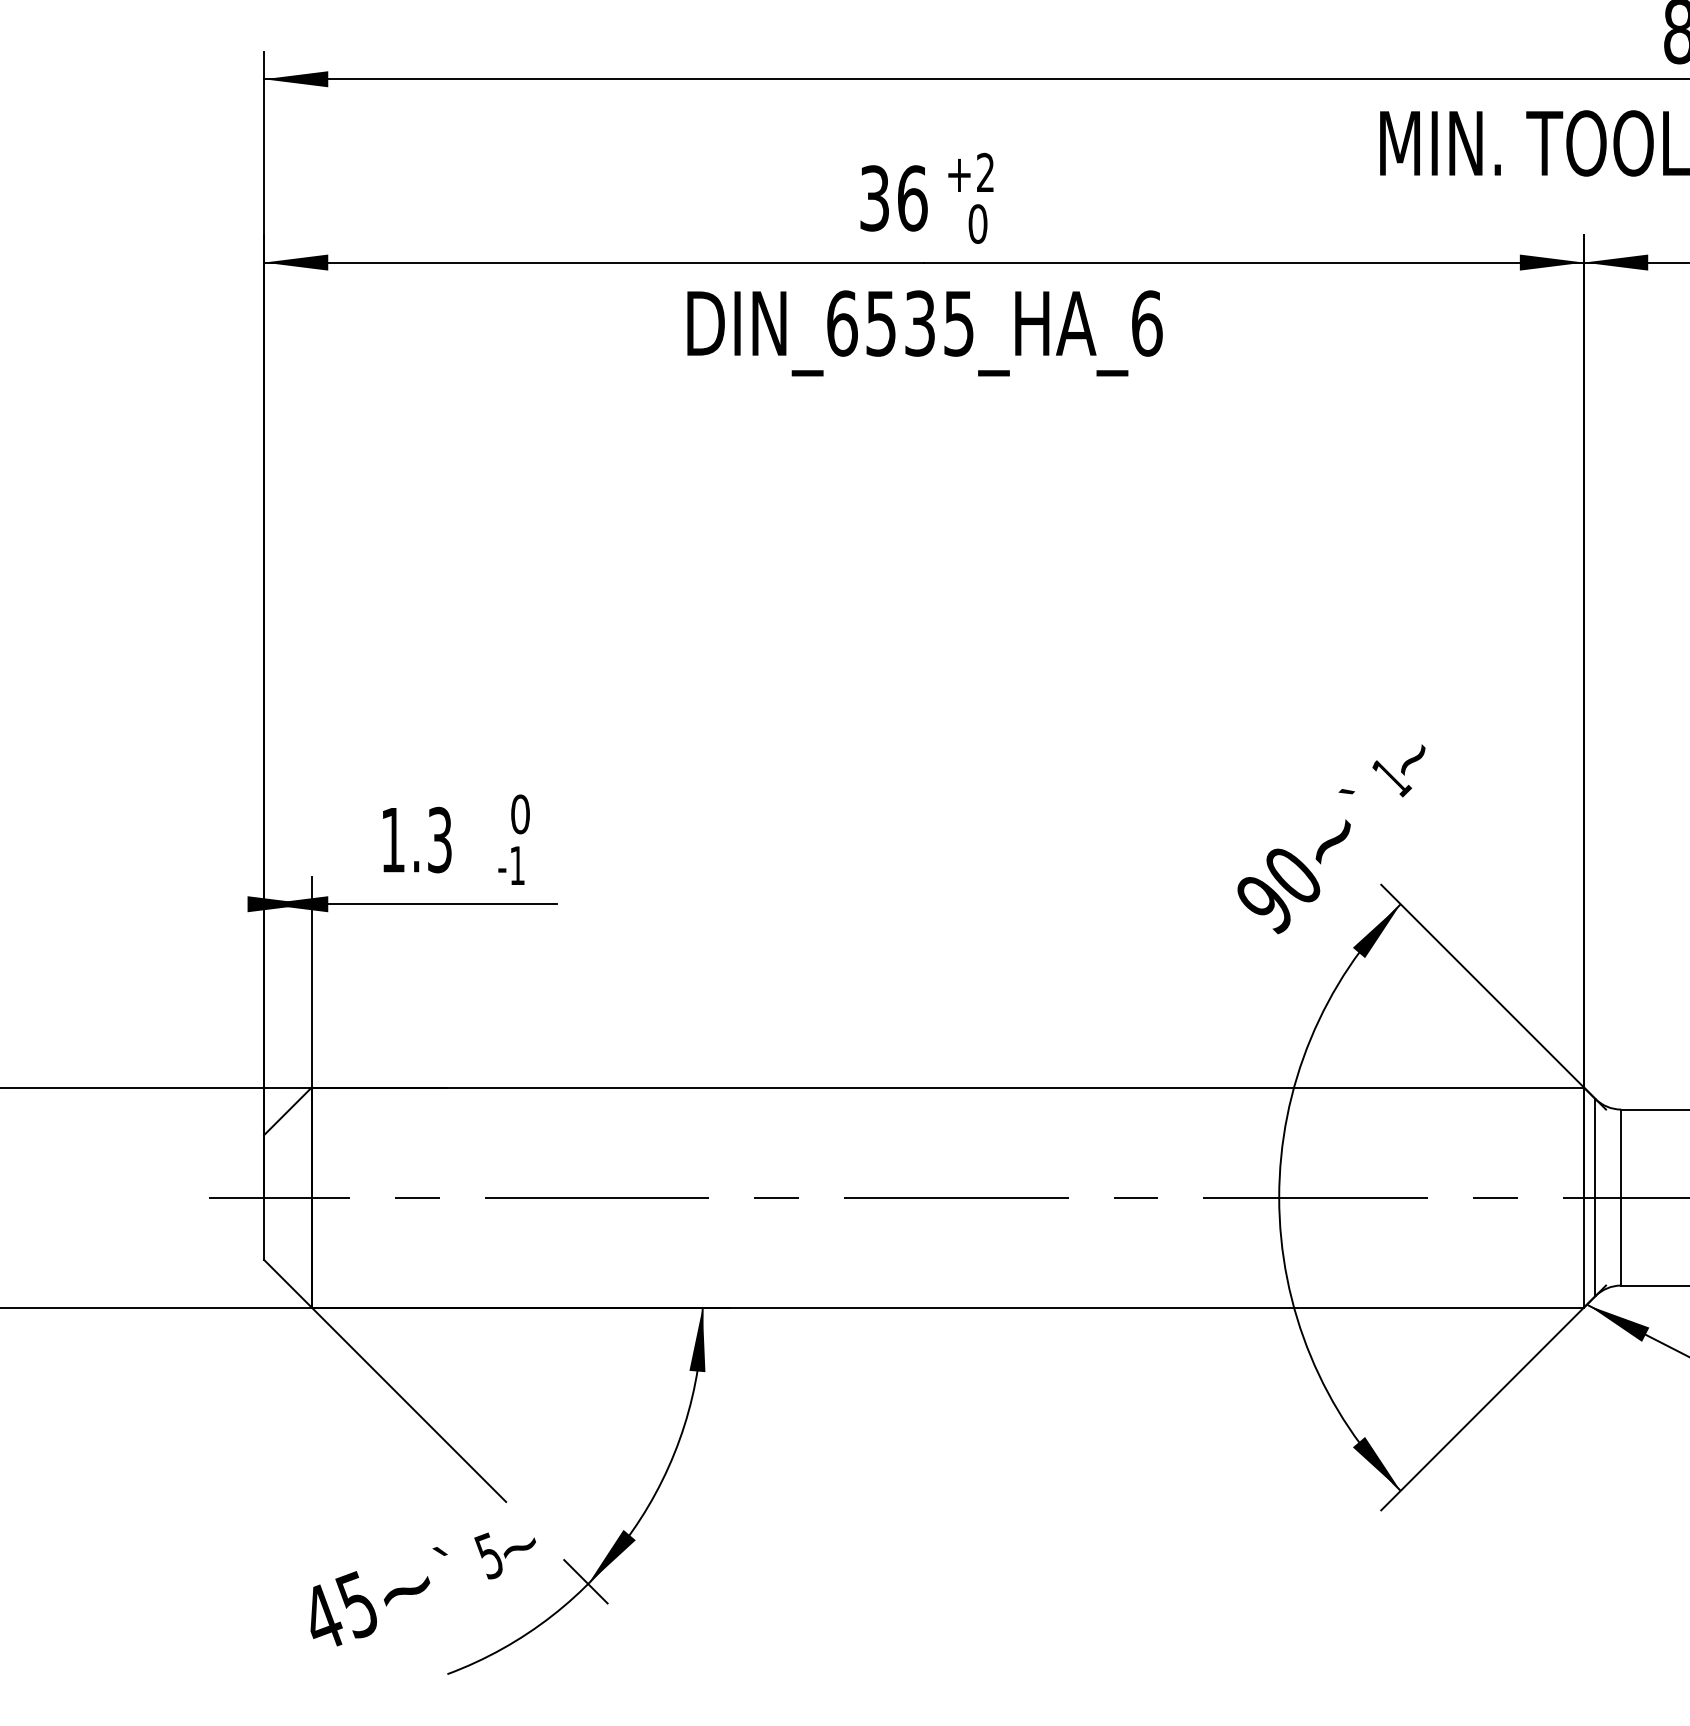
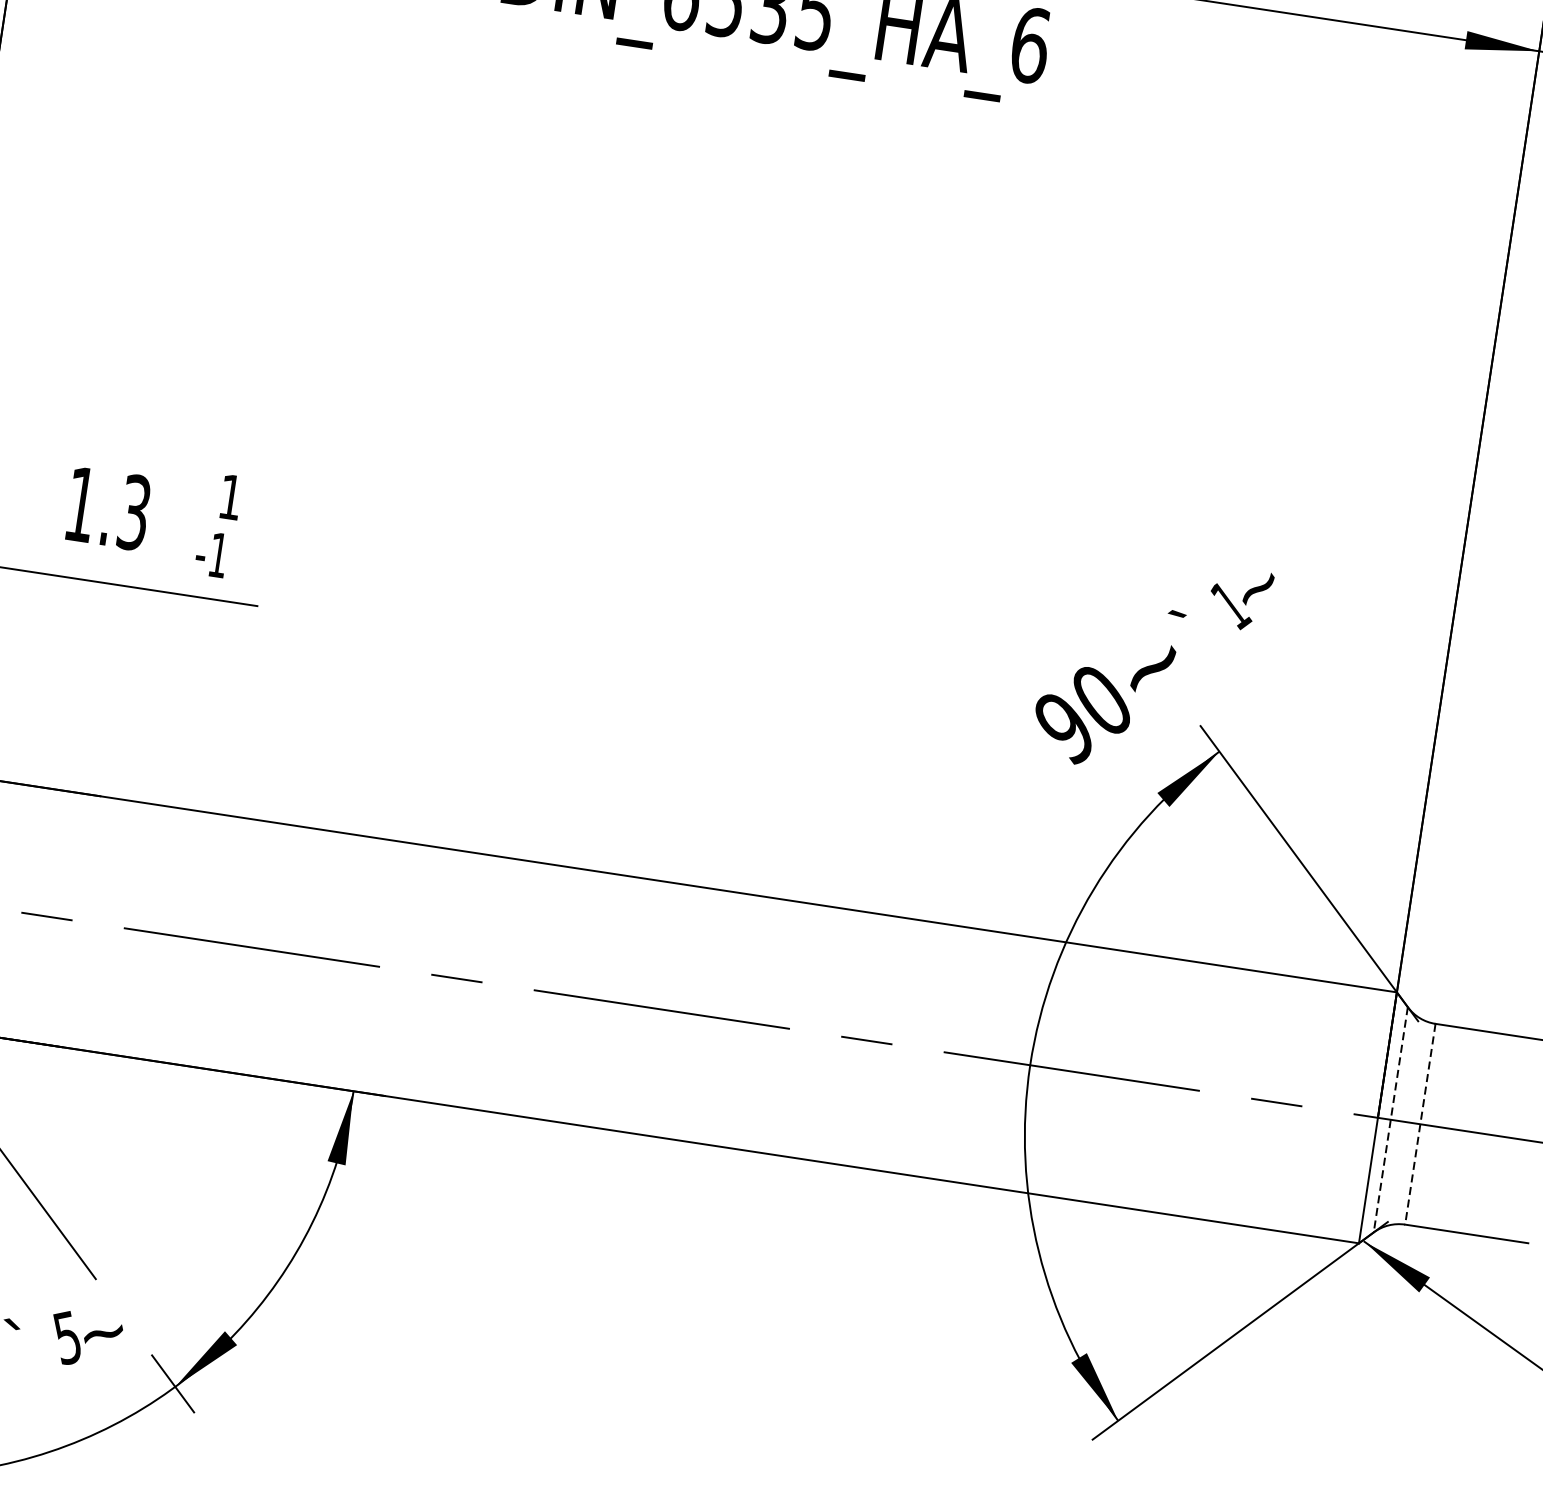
text: (520, 814) -> (230, 497), 0 -> 1
line: (1595, 1197) -> (1391, 1119), solid -> dashed
line: (1621, 1197) -> (1420, 1124), solid -> dashed

